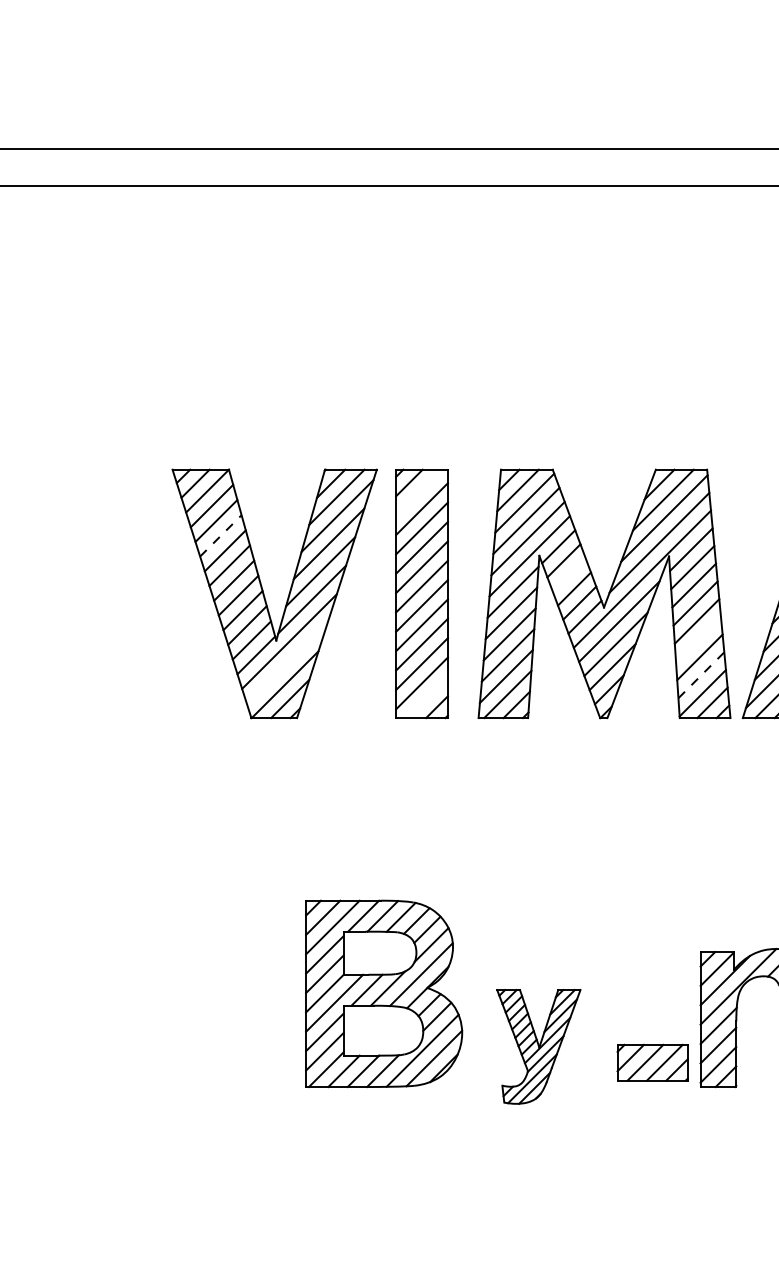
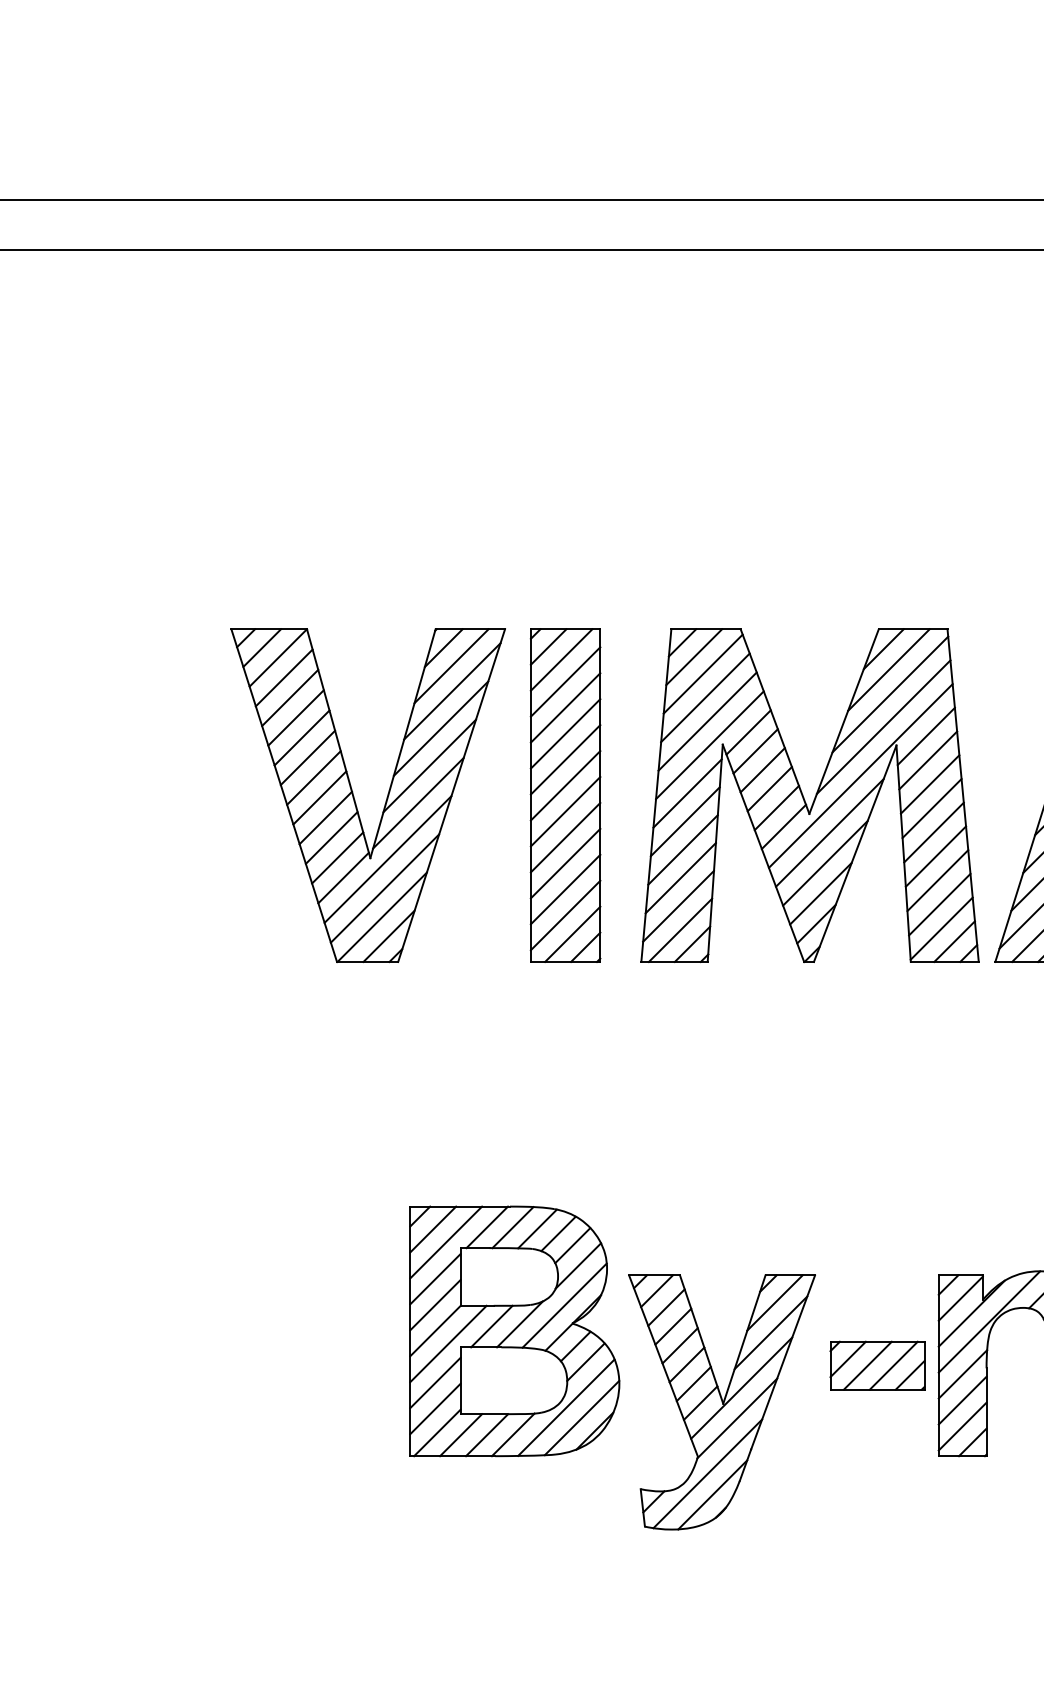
line: (418, 492) -> (561, 659), added
line: (221, 535) -> (296, 717), dashed -> solid
line: (569, 575) -> (762, 770), added
line: (698, 639) -> (935, 856), added
line: (286, 663) -> (384, 888), added
line: (701, 675) -> (940, 904), dashed -> solid
line: (427, 696) -> (572, 933), added
part: (538, 1046) -> (721, 1402), size x1.67
part: (652, 1062) -> (877, 1365), moved

